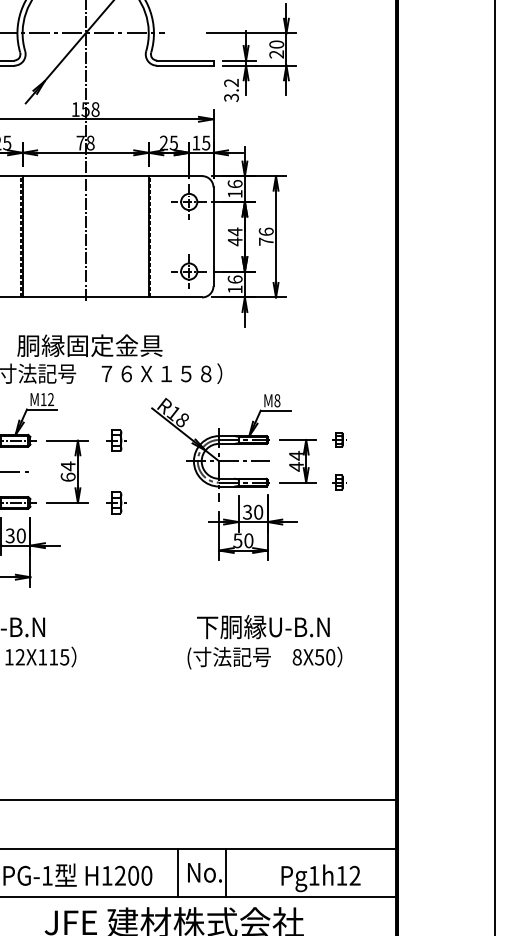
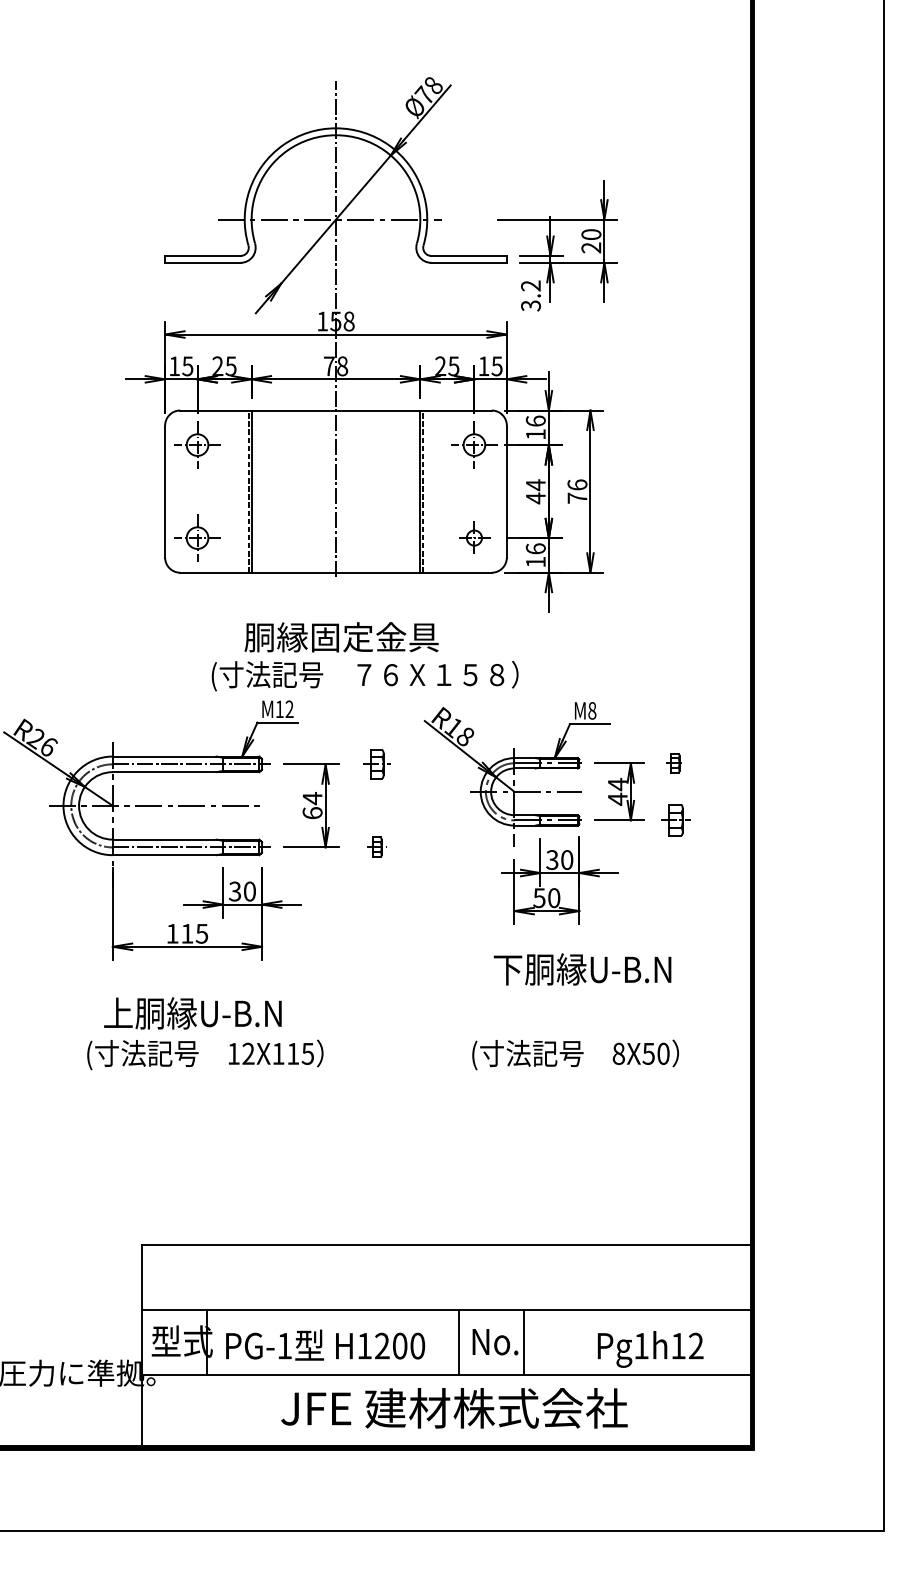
part: (189, 271) -> (474, 537), size x0.7
part: (338, 482) -> (673, 820), size x1.6
part: (115, 502) -> (376, 847), size x0.7
text: (263, 627) -> (582, 969), moved

